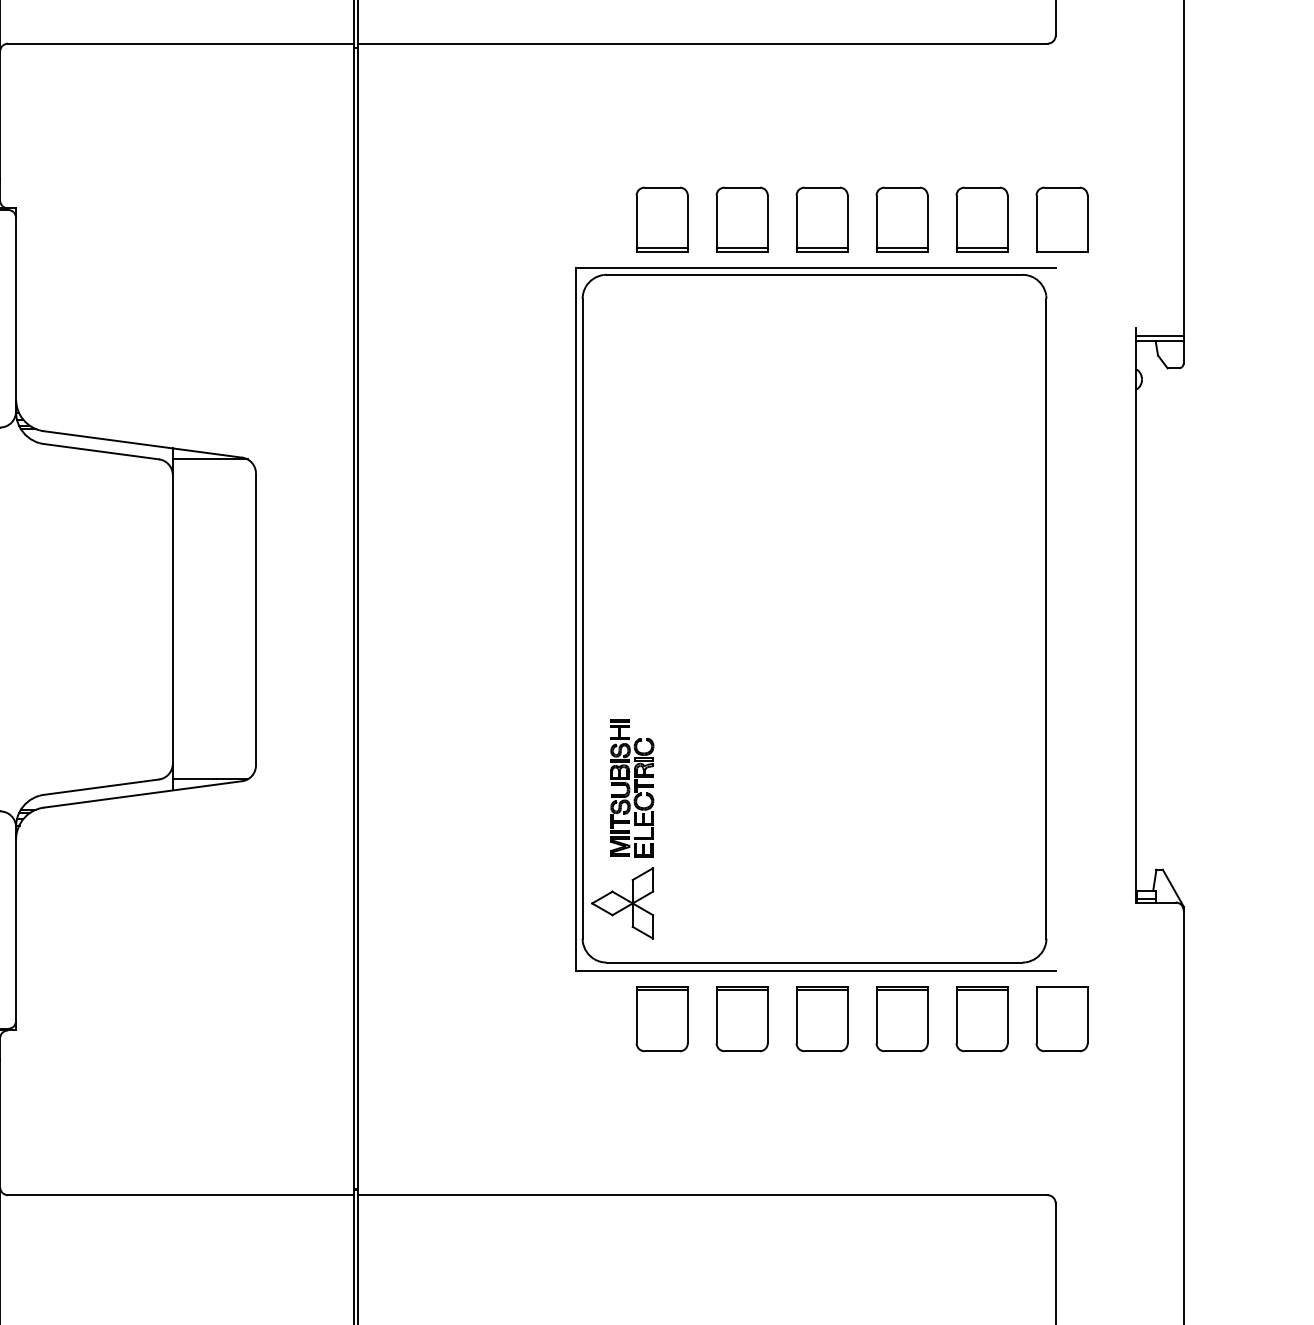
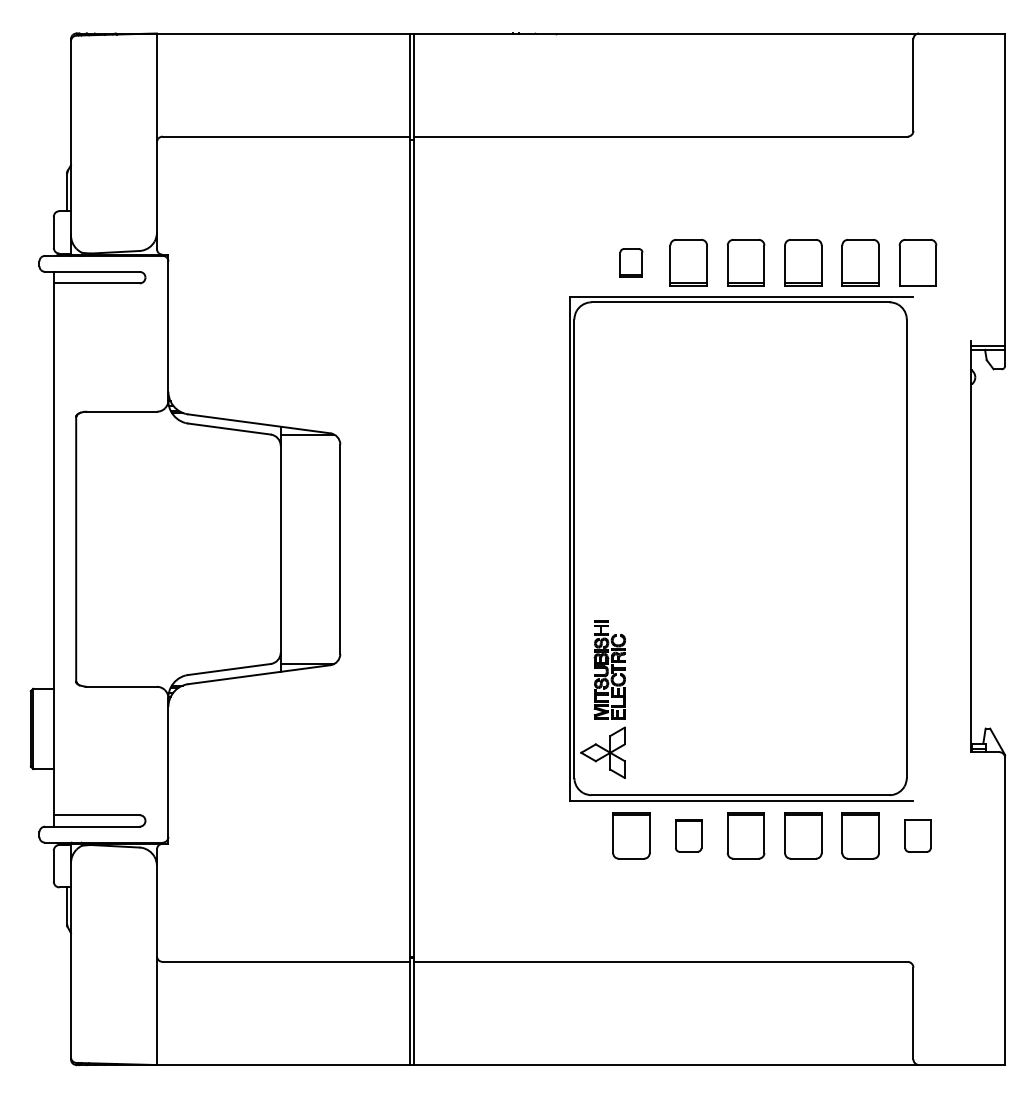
part: (662, 219) -> (631, 262), size x0.6
part: (741, 1018) -> (688, 835), size x0.7
part: (1061, 1018) -> (917, 835), size x0.7

